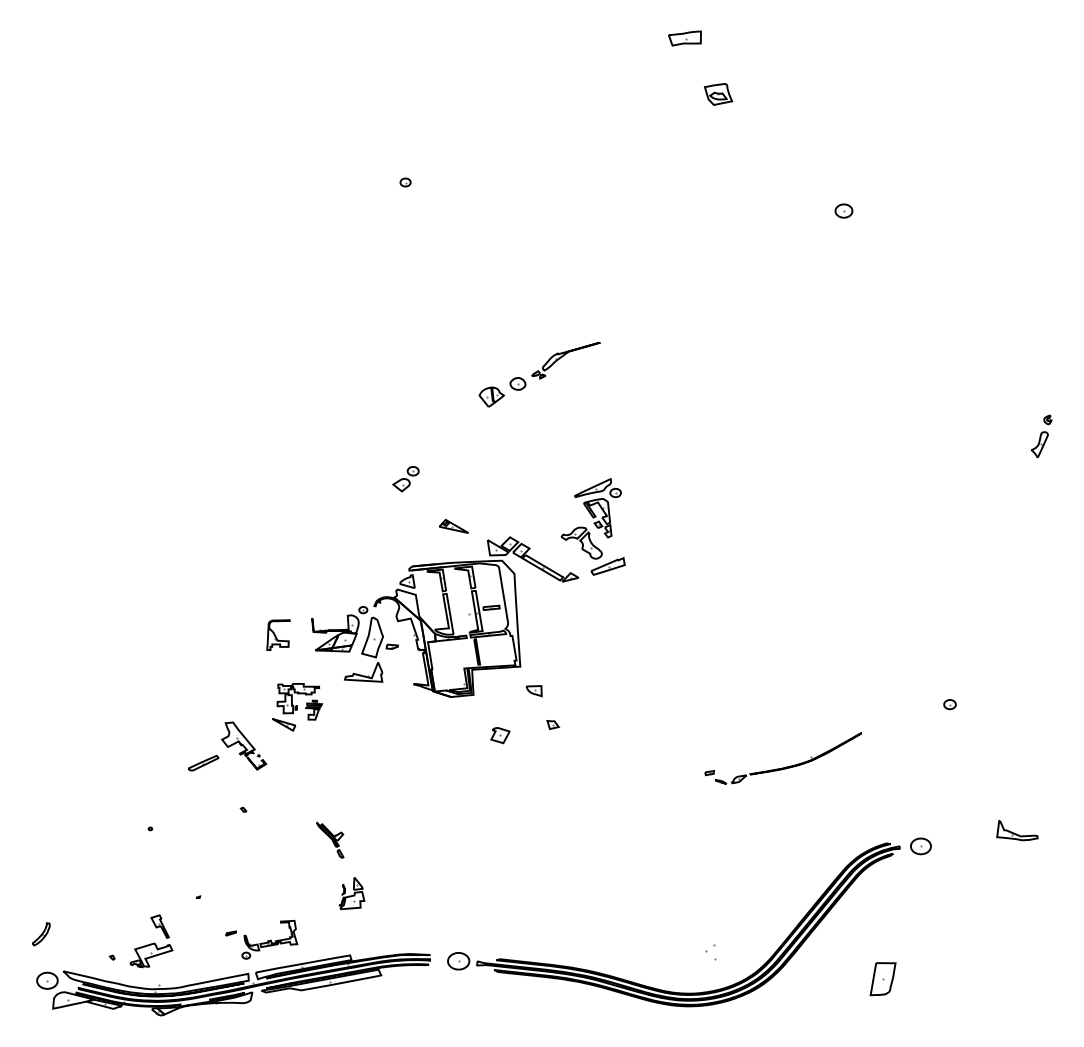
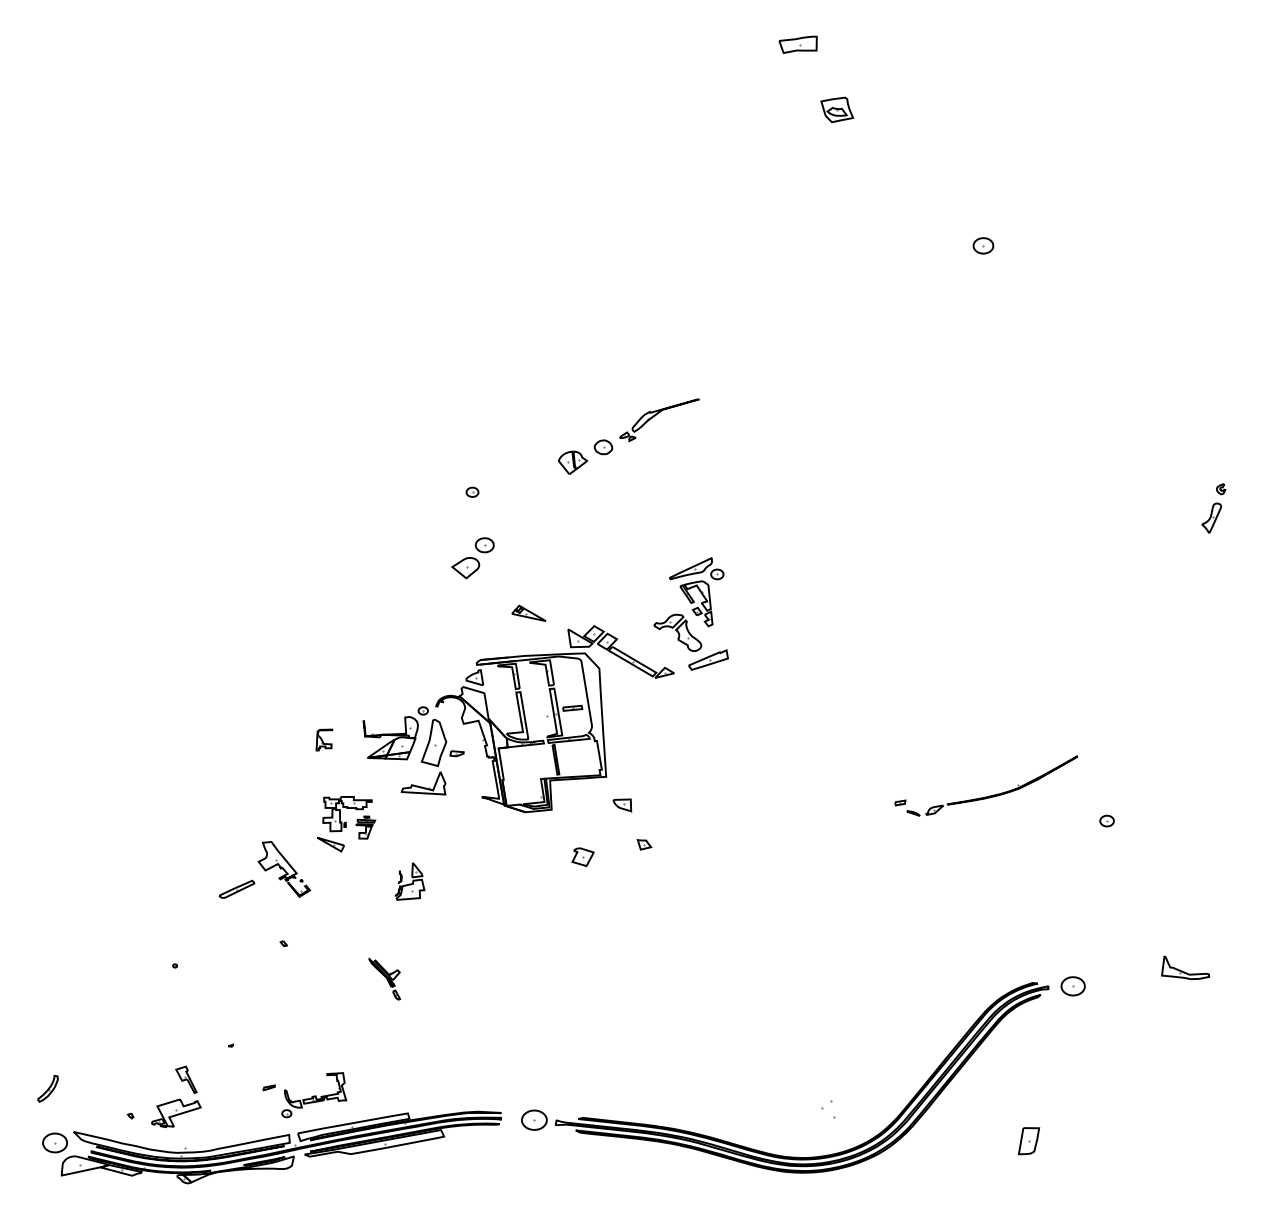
part: (405, 182) -> (472, 492), moved
part: (405, 479) -> (472, 558), size x1.4
part: (278, 634) -> (324, 739), size x0.6
part: (785, 766) -> (988, 795), moved
part: (351, 893) -> (409, 881), moved
part: (882, 979) -> (1028, 1141), size x0.7

